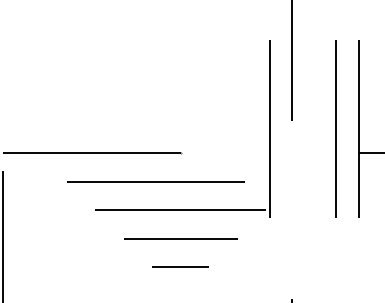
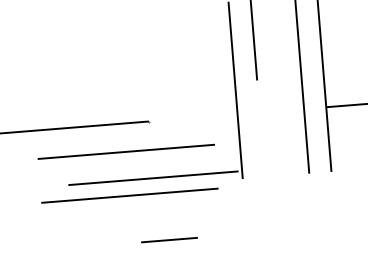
line: (155, 225) -> (129, 195), added
line: (180, 238) -> (155, 206), removed
line: (180, 266) -> (169, 239), moved

